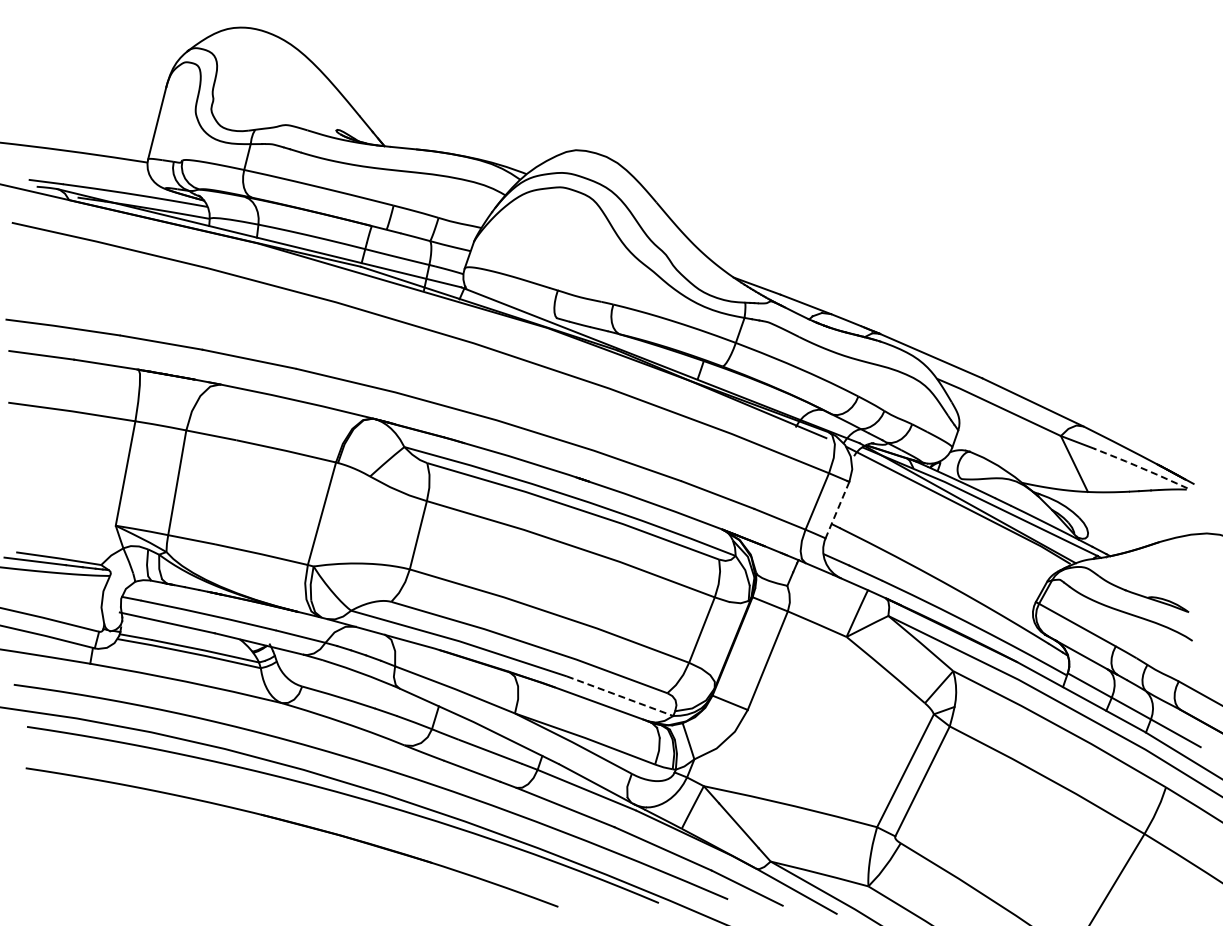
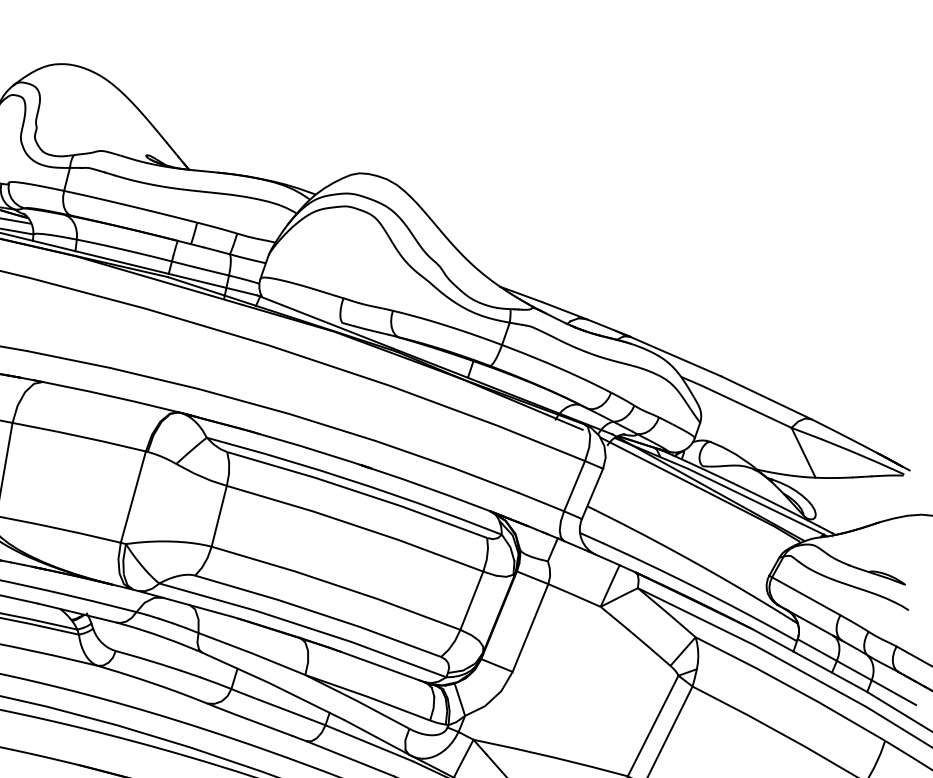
line: (1141, 467) -> (863, 455), dashed -> solid
line: (837, 510) -> (592, 494), dashed -> solid
line: (620, 696) -> (399, 659), dashed -> solid

